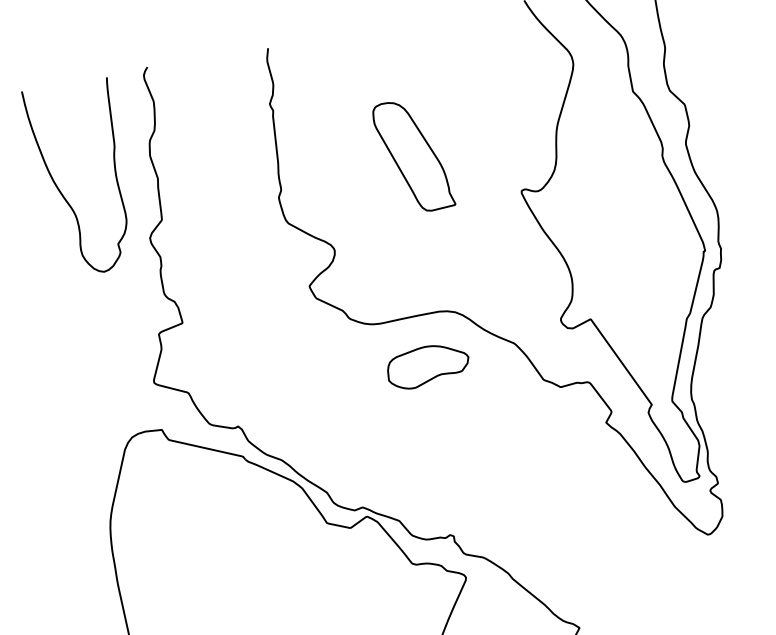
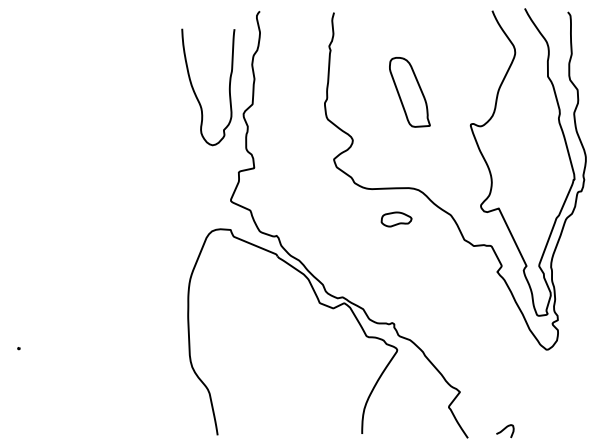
curve: (63, 194) -> (196, 94), moved
part: (427, 366) -> (396, 219), size x0.6

